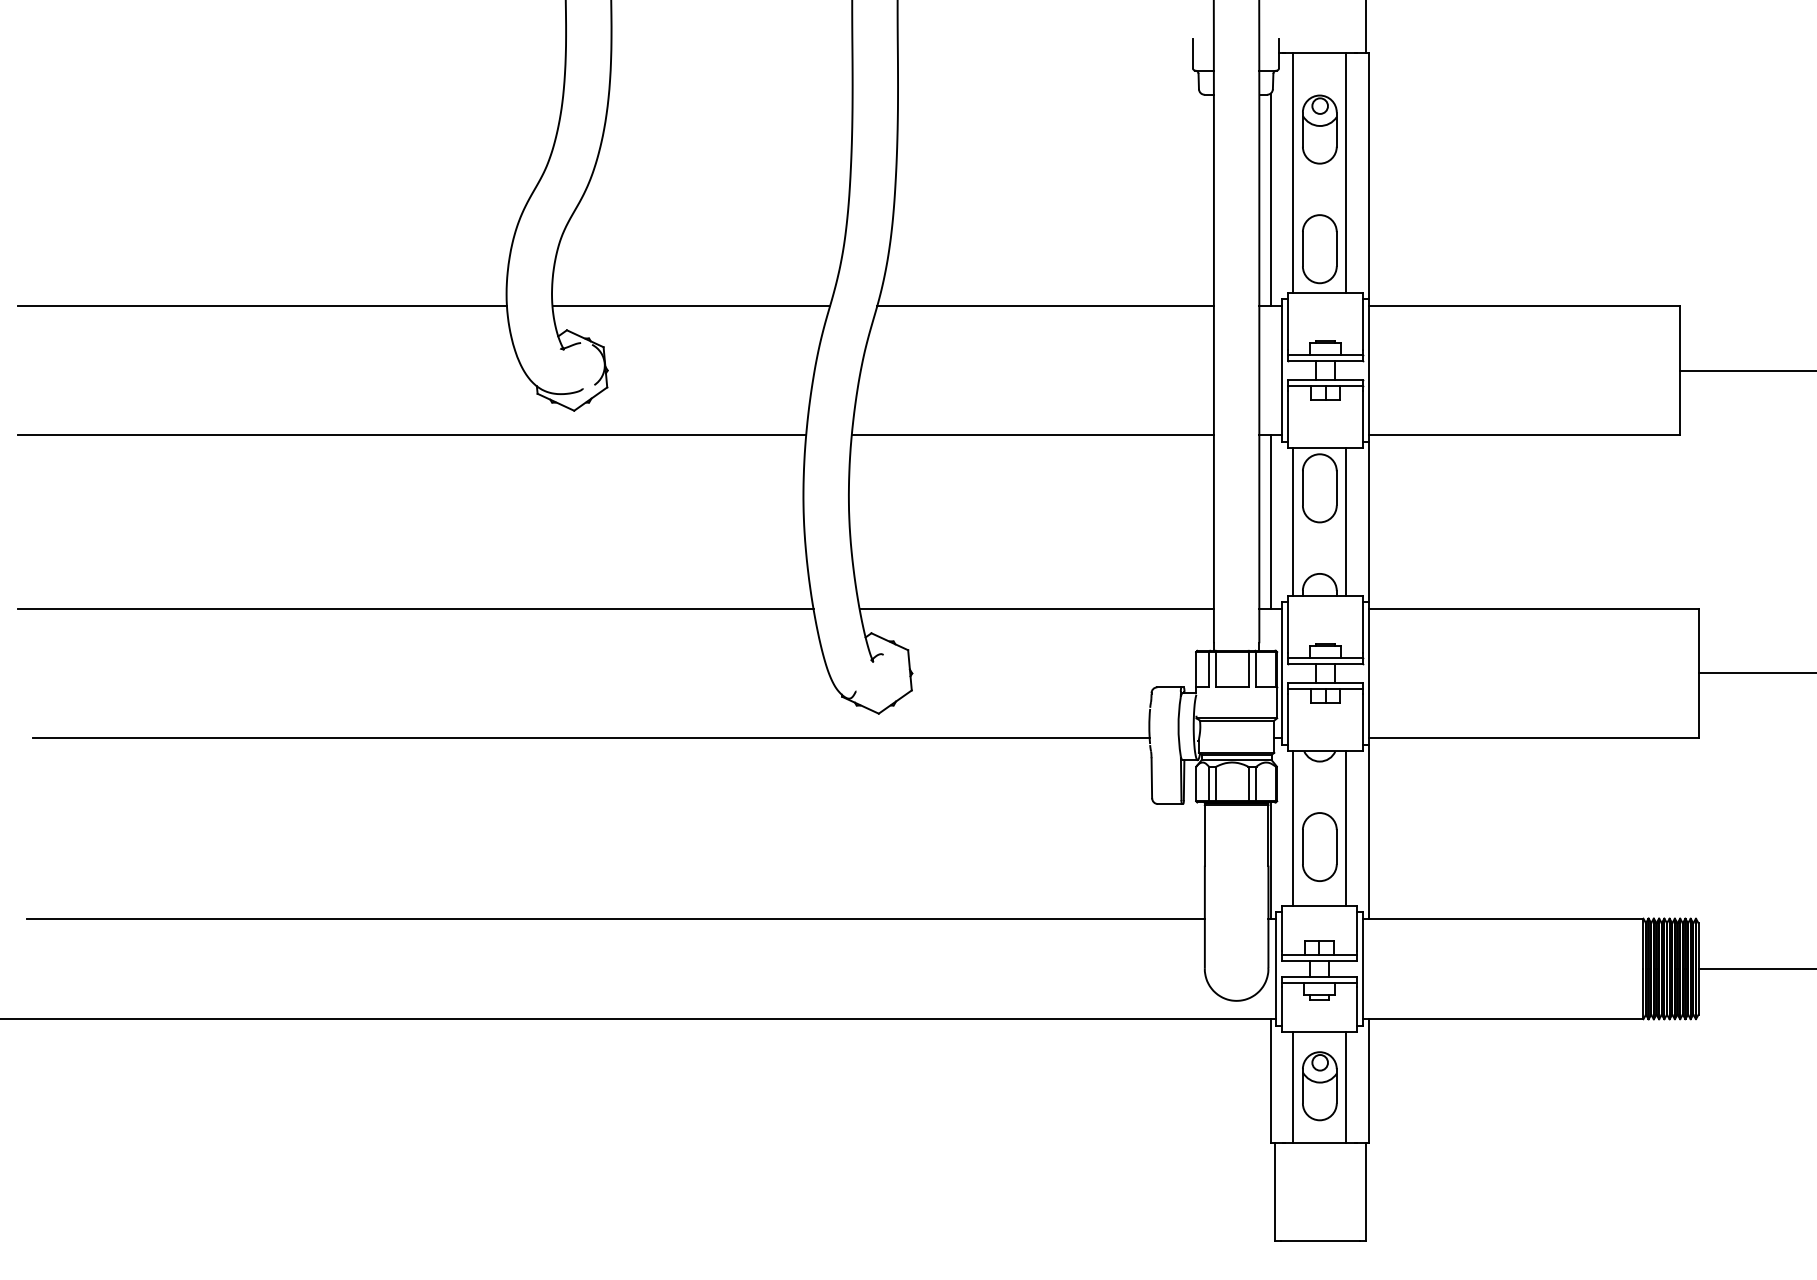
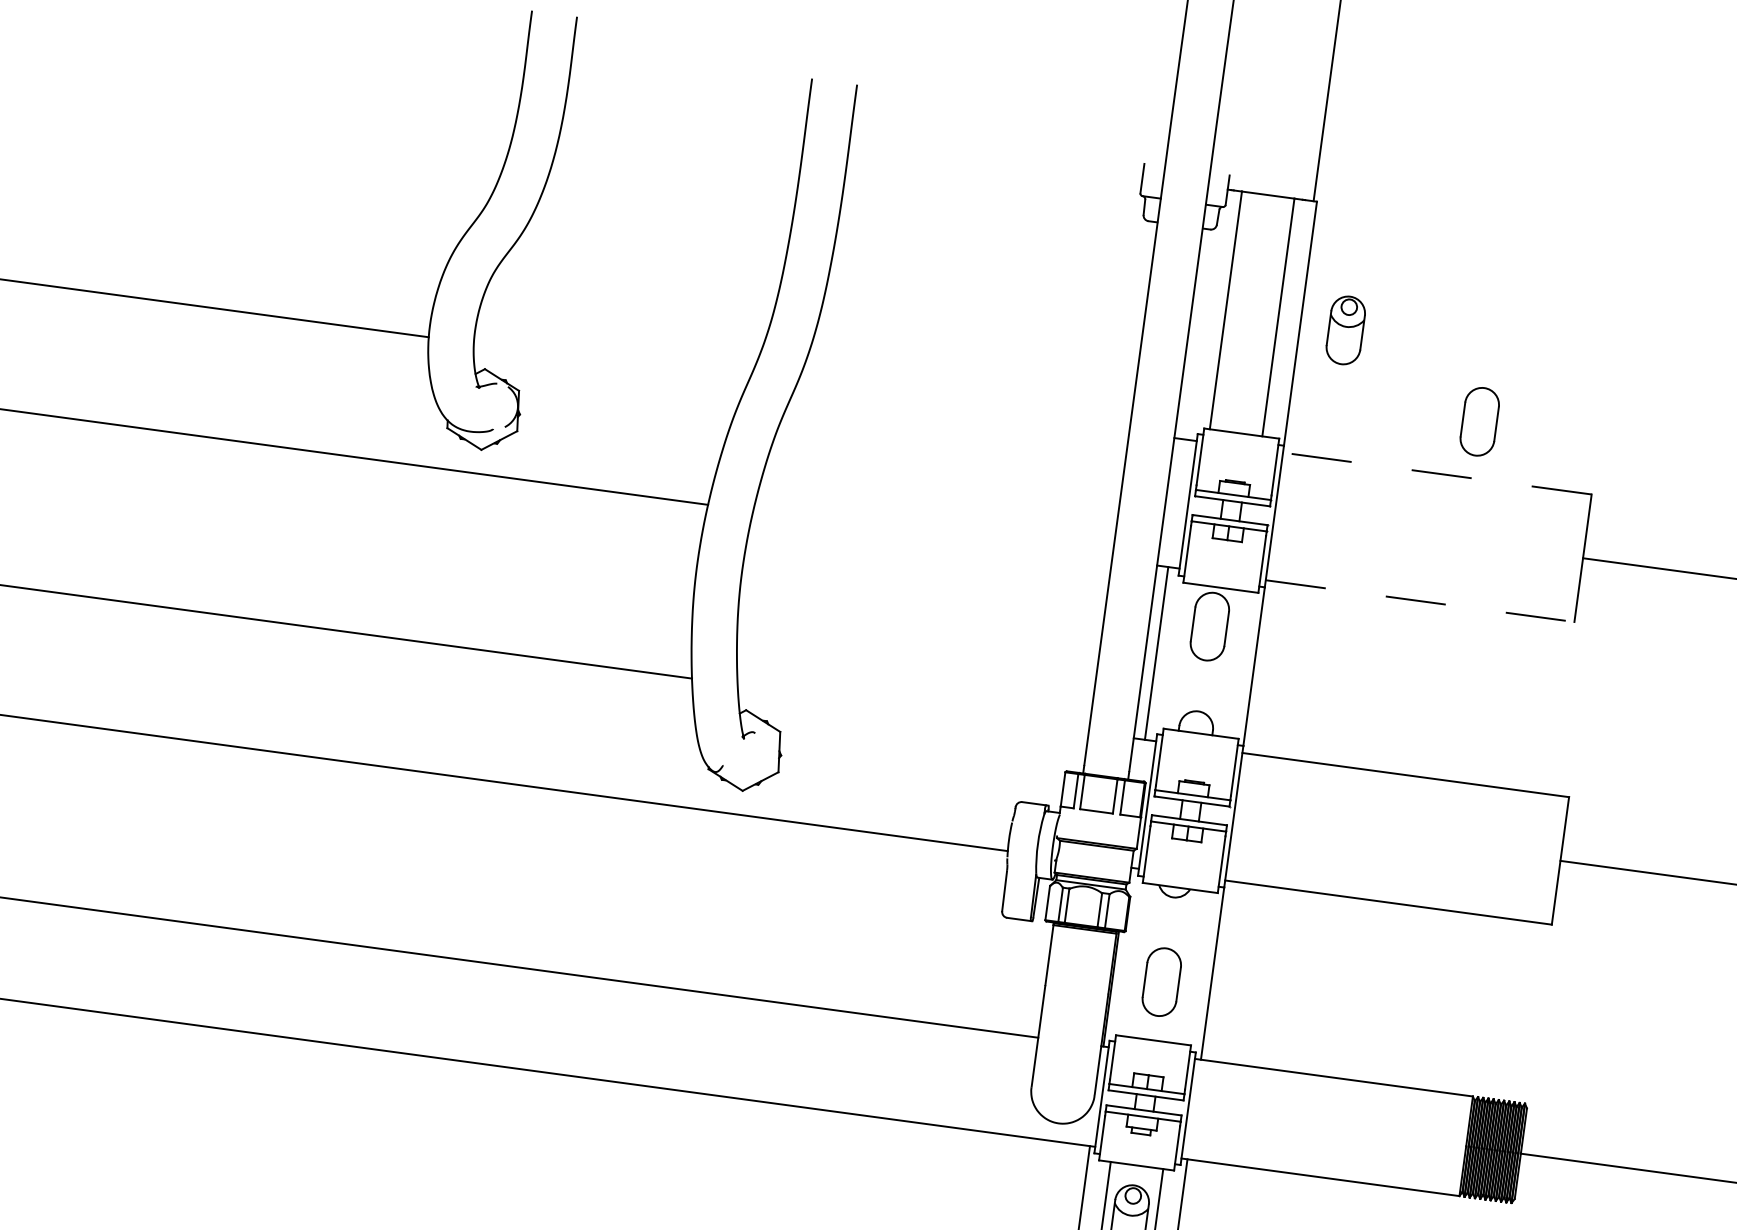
part: (1319, 129) -> (1345, 330), moved
line: (1270, 199) -> (1199, 333), removed
part: (1319, 249) -> (1479, 422), moved
line: (691, 306) -> (611, 362), removed
line: (1045, 306) -> (962, 409), removed
line: (1524, 306) -> (1437, 473), solid -> dashed
line: (1032, 434) -> (932, 534), removed
line: (1524, 434) -> (1419, 600), solid -> dashed
line: (1293, 521) -> (1179, 655), removed
line: (1346, 521) -> (1231, 663), removed
line: (1036, 609) -> (912, 708), removed
line: (1293, 828) -> (1138, 960), removed
line: (1346, 828) -> (1190, 967), removed

